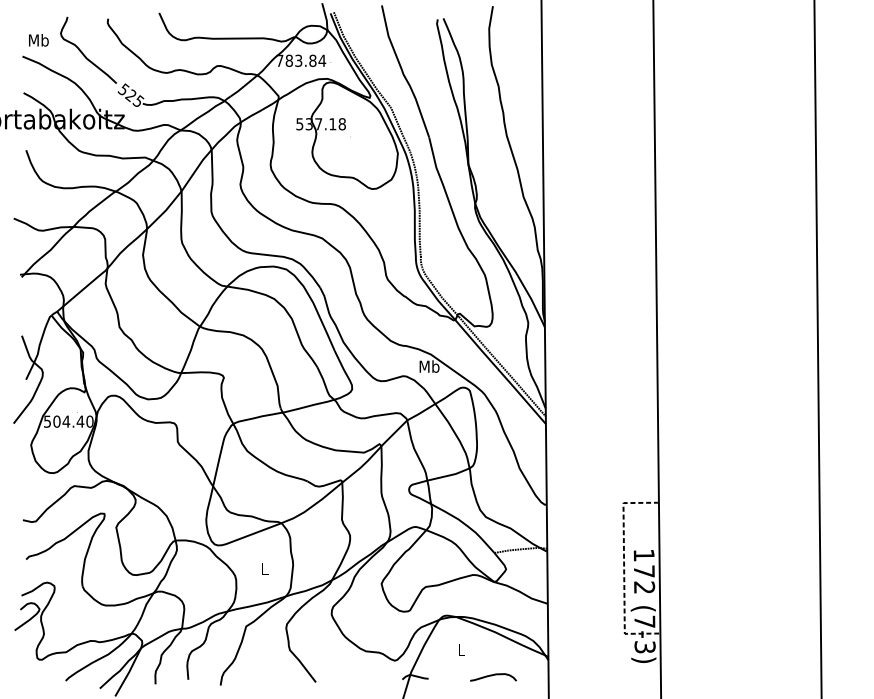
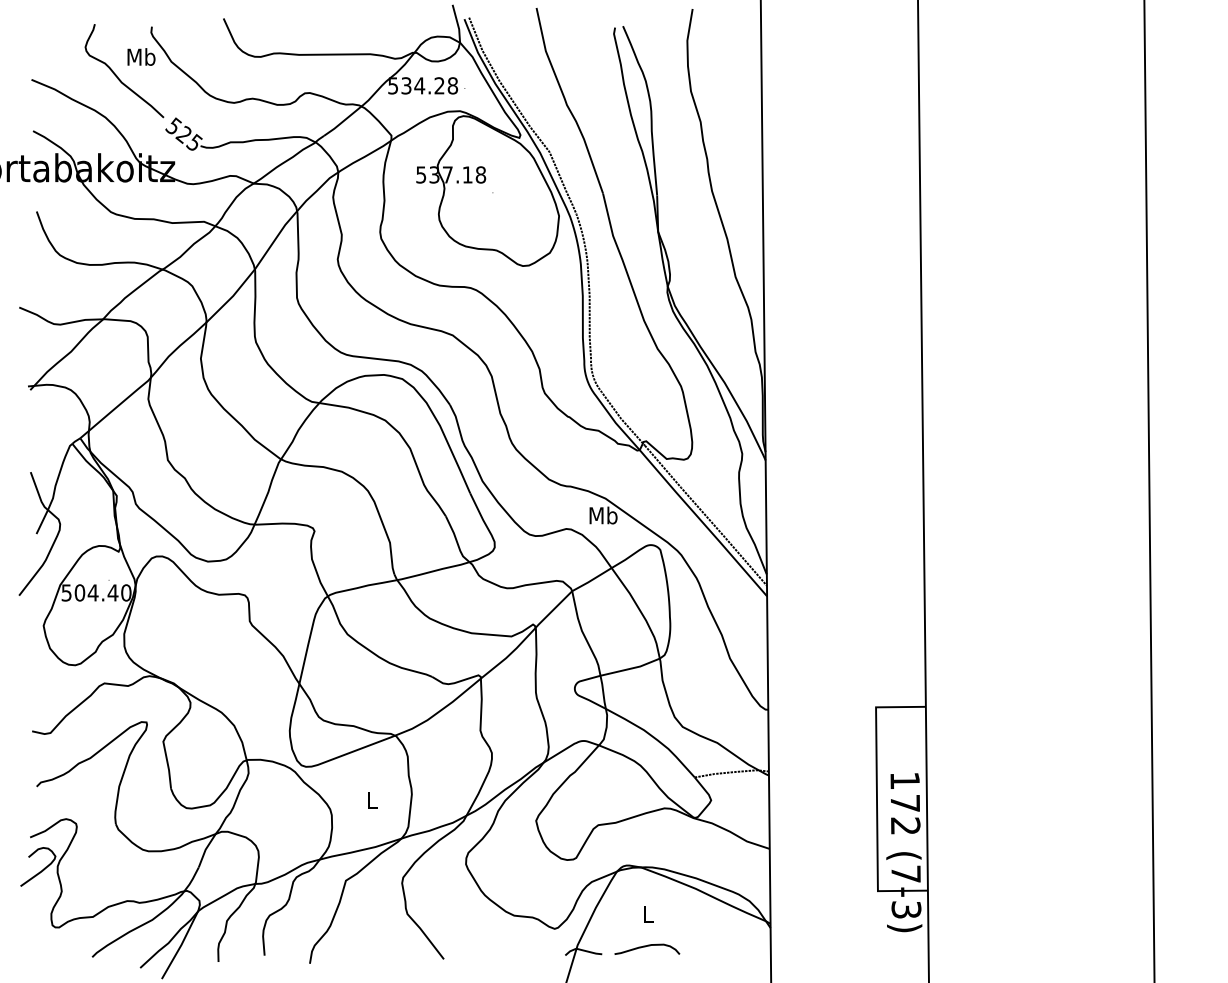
text: (38, 39) -> (141, 56), moved
text: (301, 60) -> (423, 85), 783.84 -> 534.28
line: (624, 569) -> (877, 800), dashed -> solid
curve: (493, 675) -> (647, 946), moved

